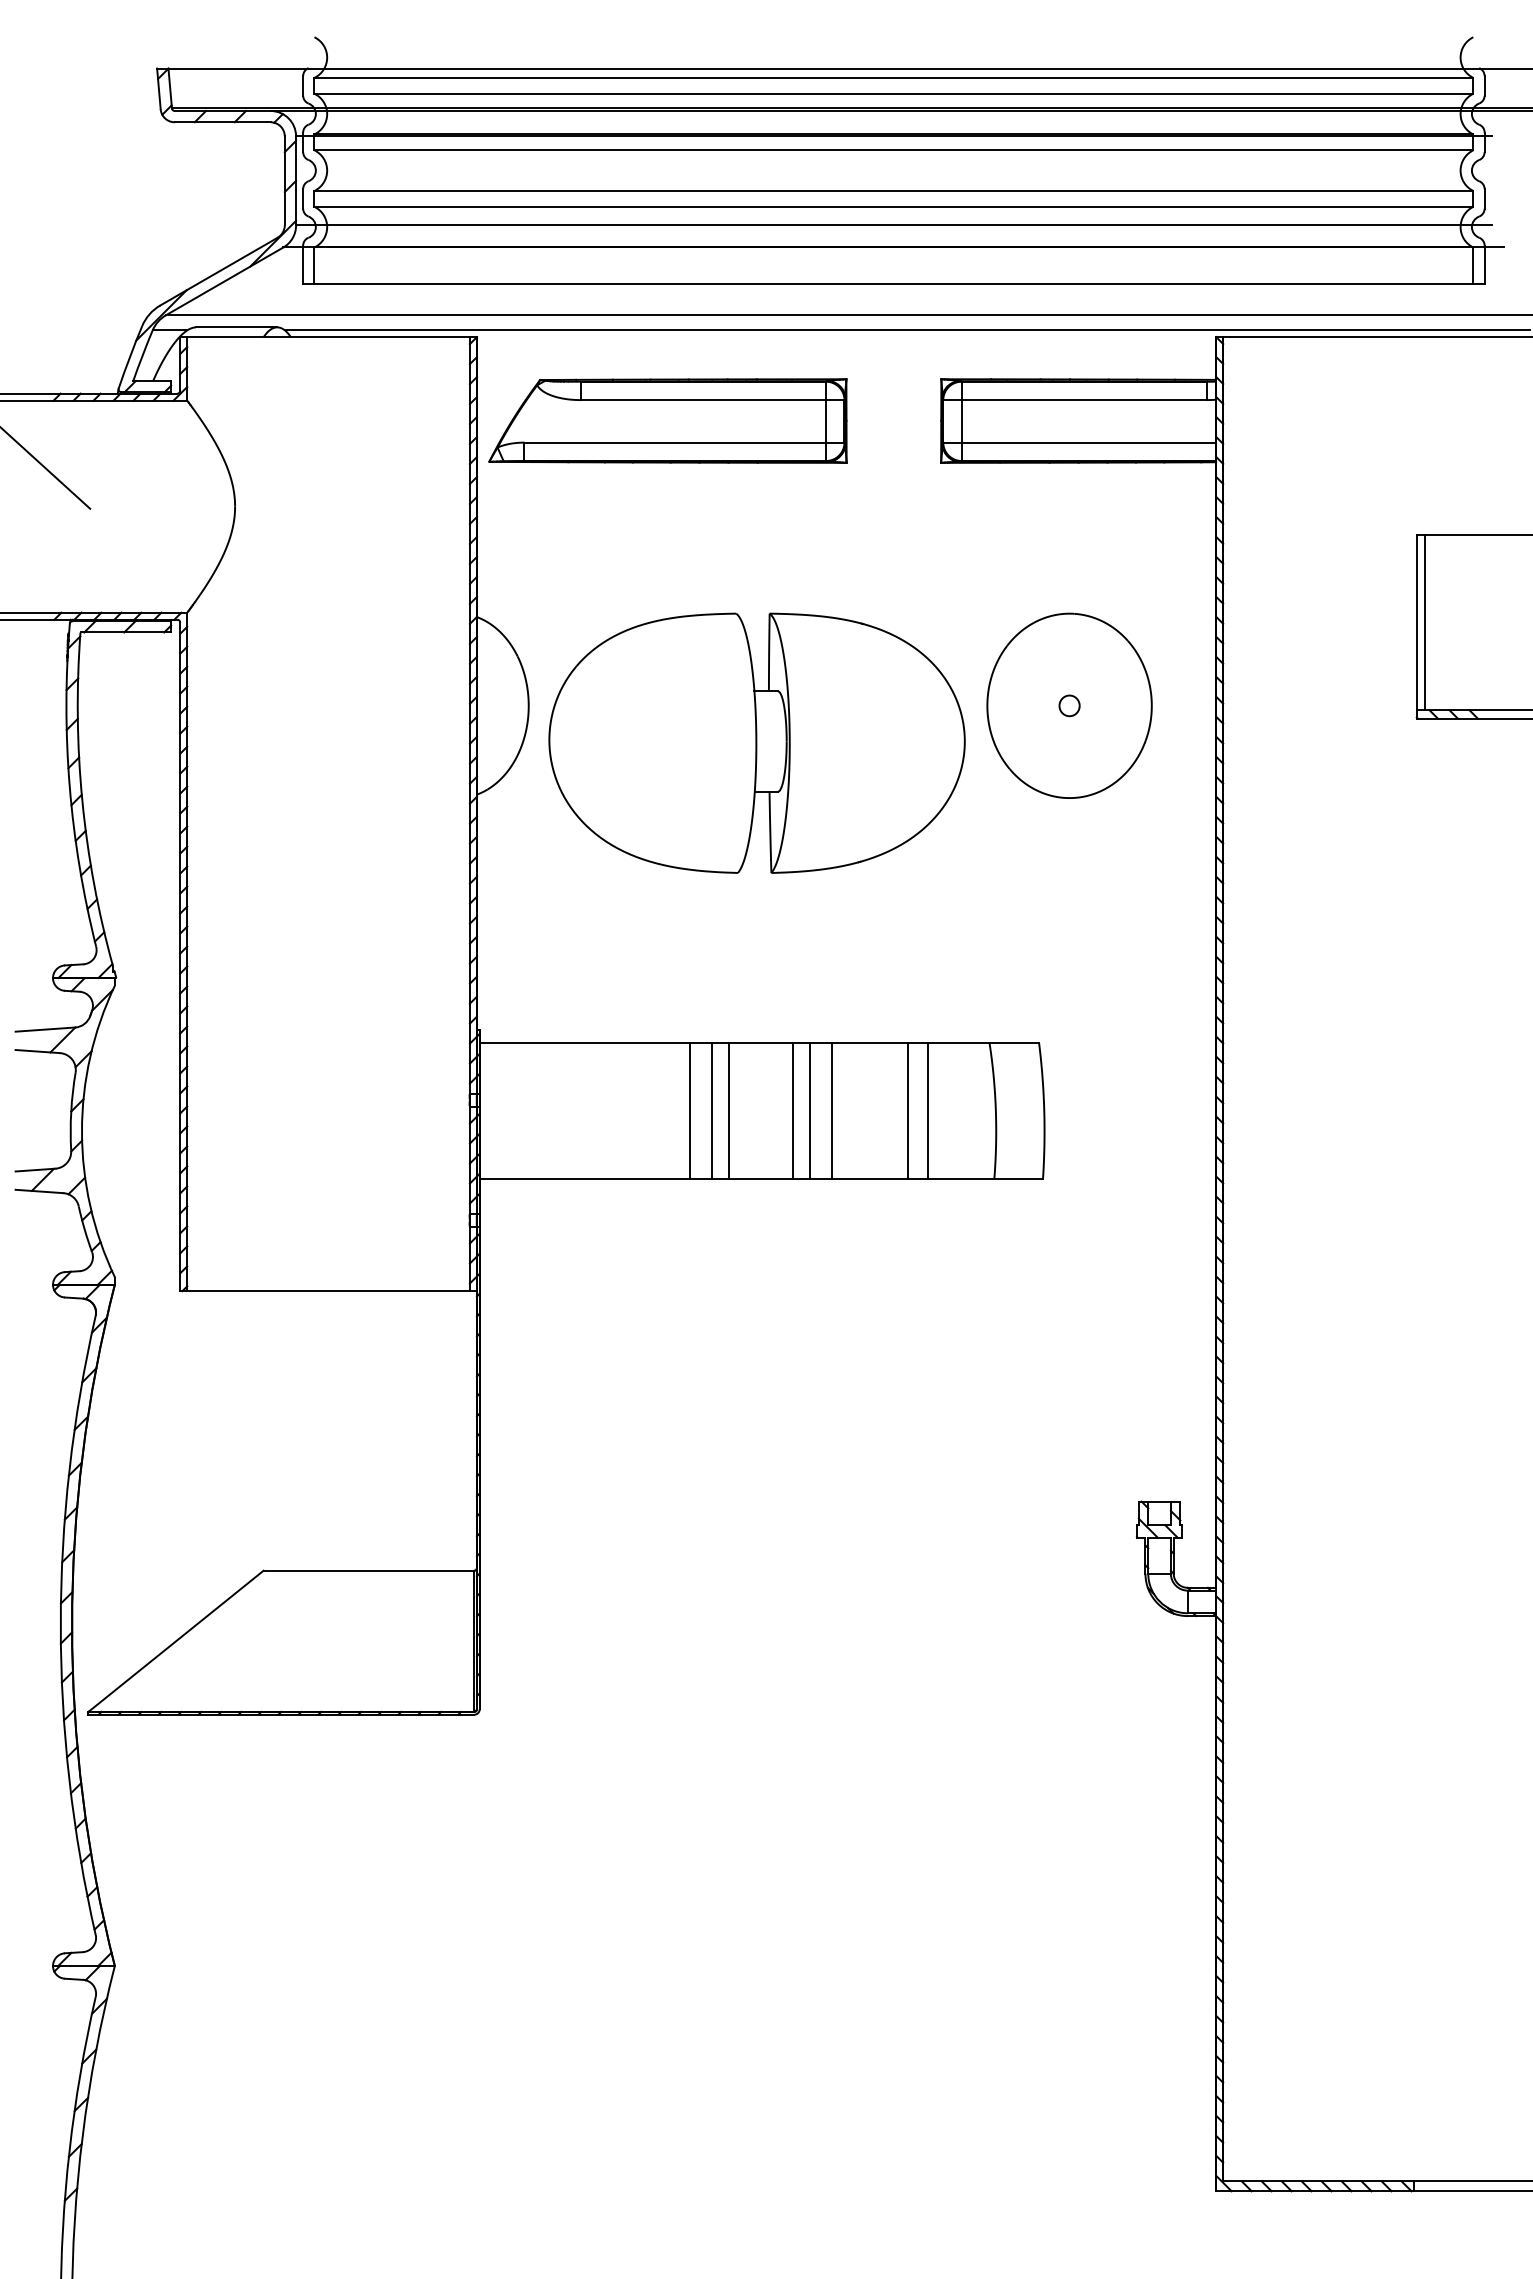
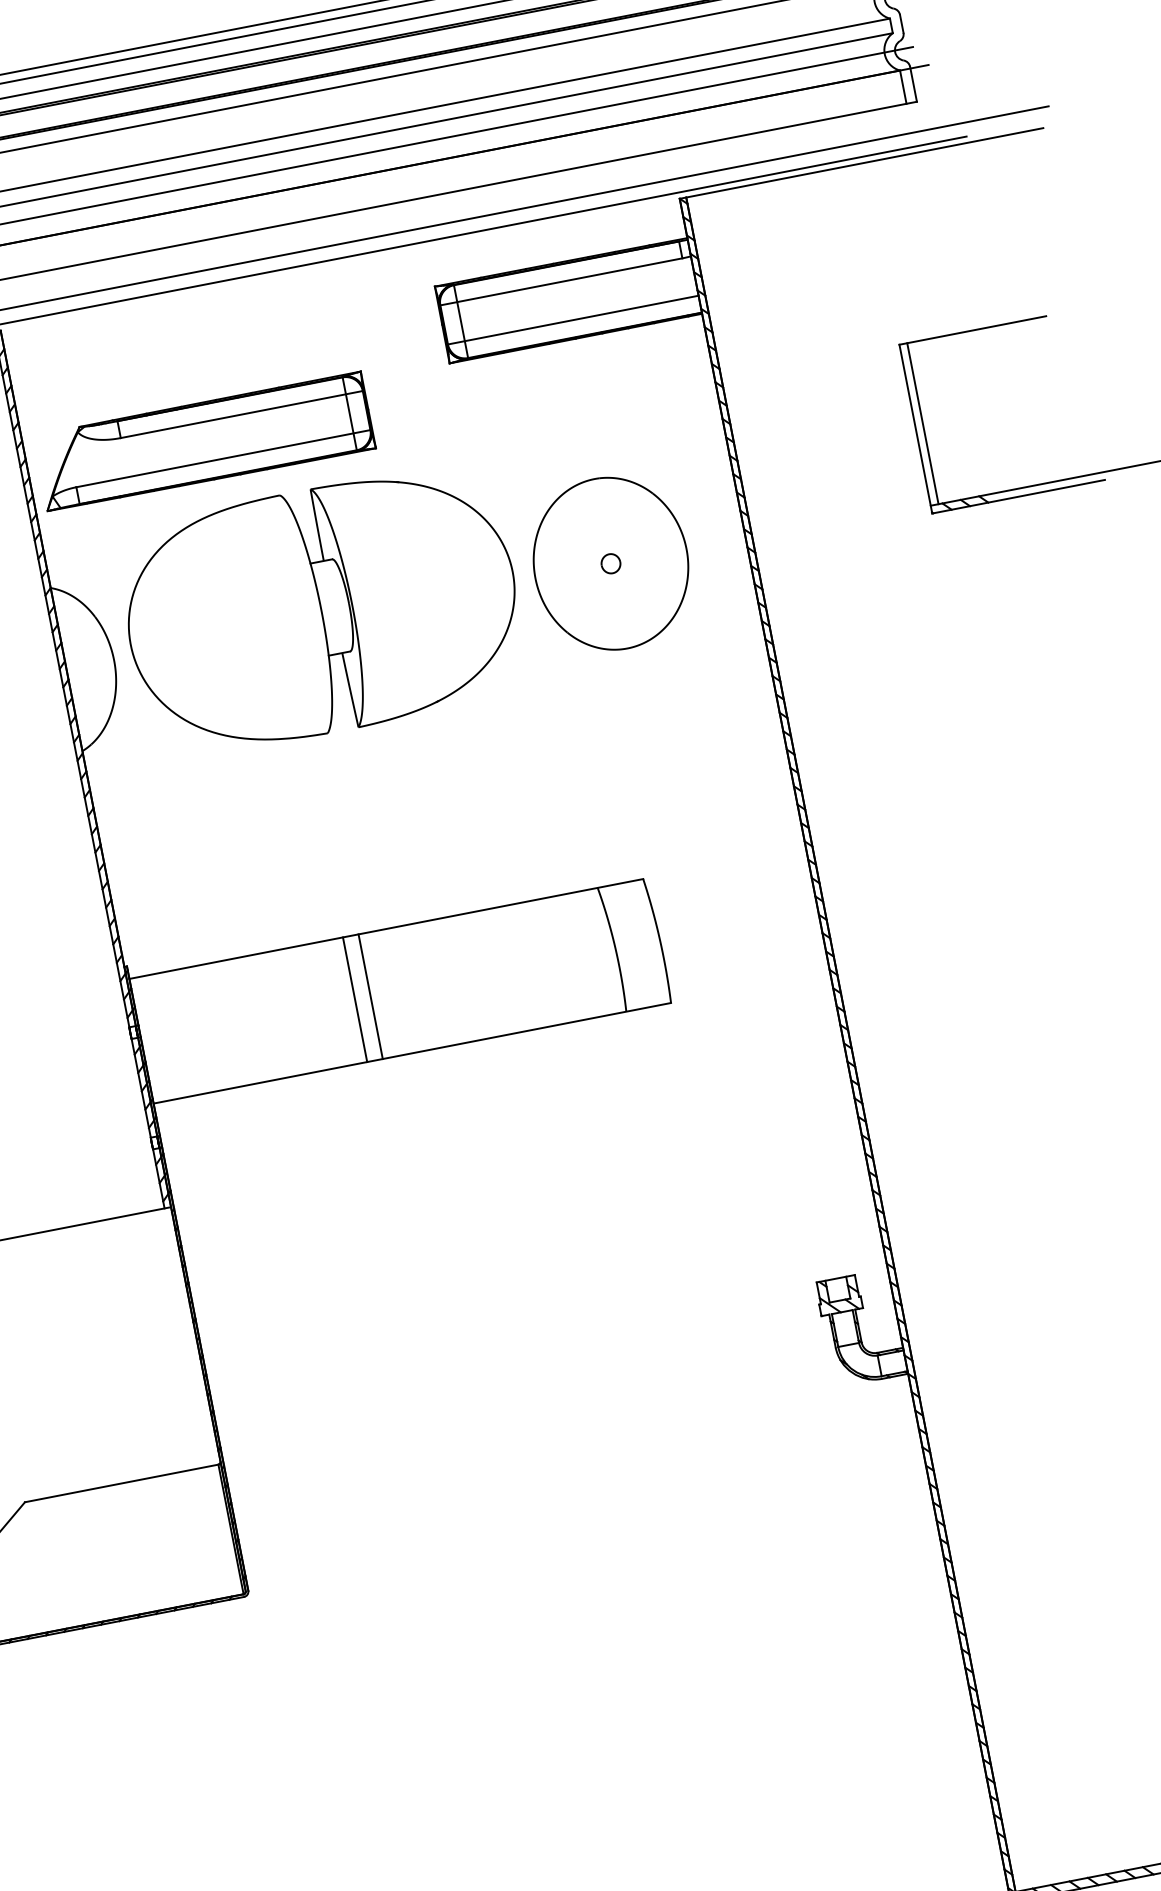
part: (667, 420) -> (203, 441), moved
part: (756, 742) -> (321, 610), moved
line: (689, 1110) -> (334, 1003), removed
line: (792, 1110) -> (428, 984), removed
line: (809, 1110) -> (444, 981), removed
line: (832, 1110) -> (465, 977), removed
line: (908, 1110) -> (535, 964), removed
line: (928, 1110) -> (553, 960), removed

